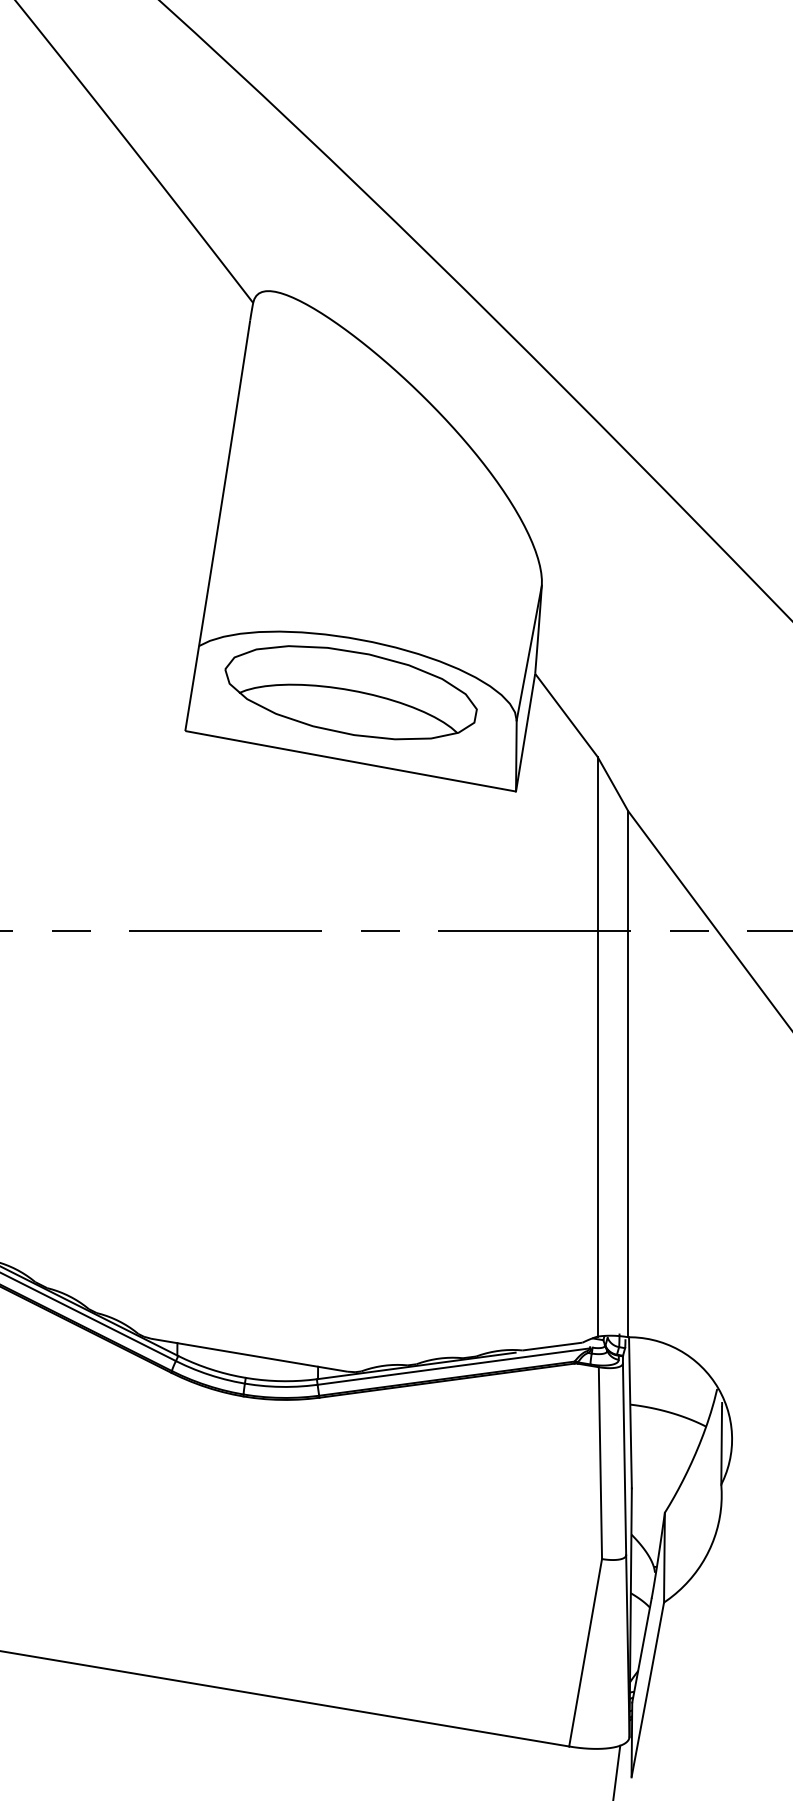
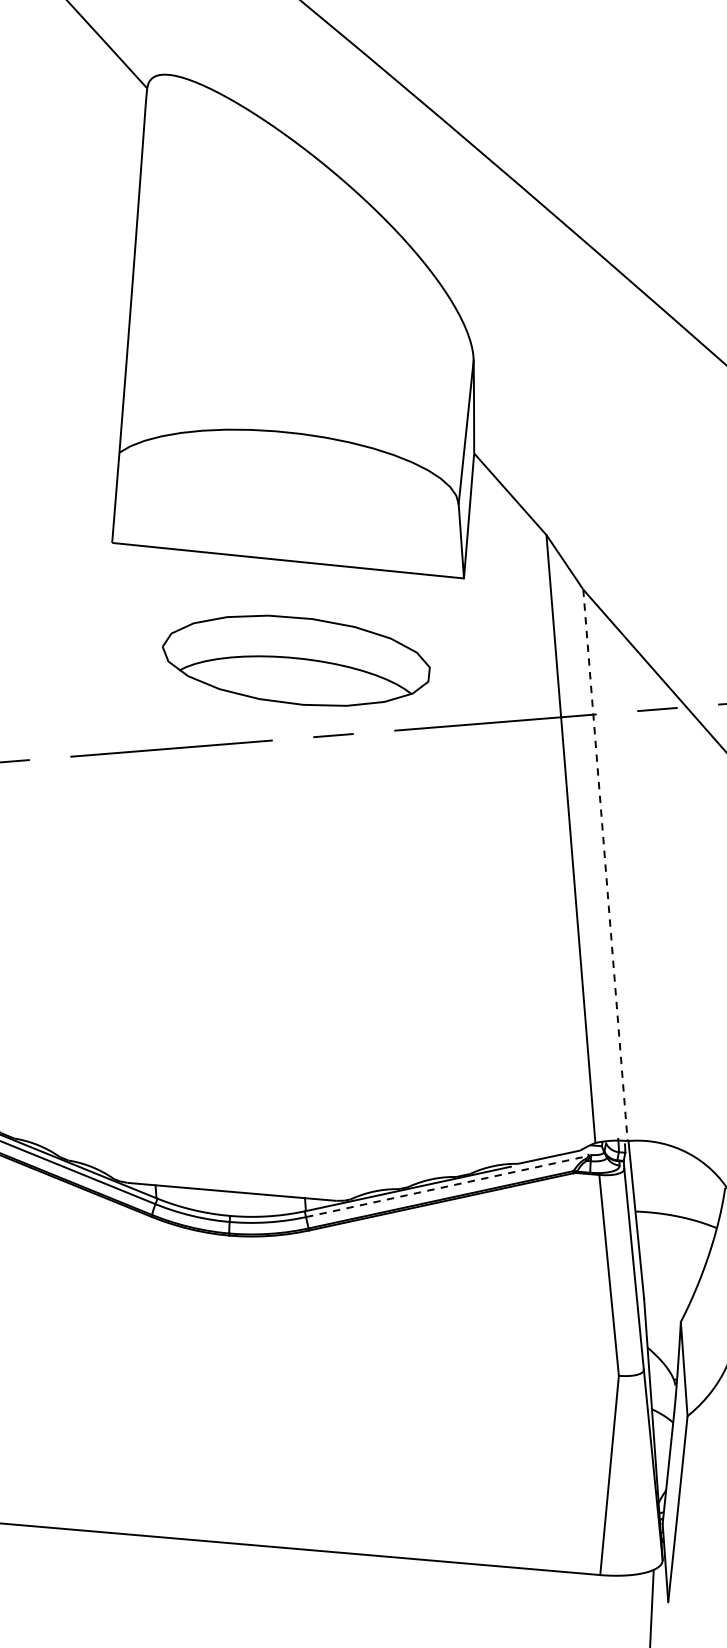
part: (350, 692) -> (295, 660), moved
line: (628, 1074) -> (605, 865), solid -> dashed
line: (454, 1366) -> (447, 1186), solid -> dashed

